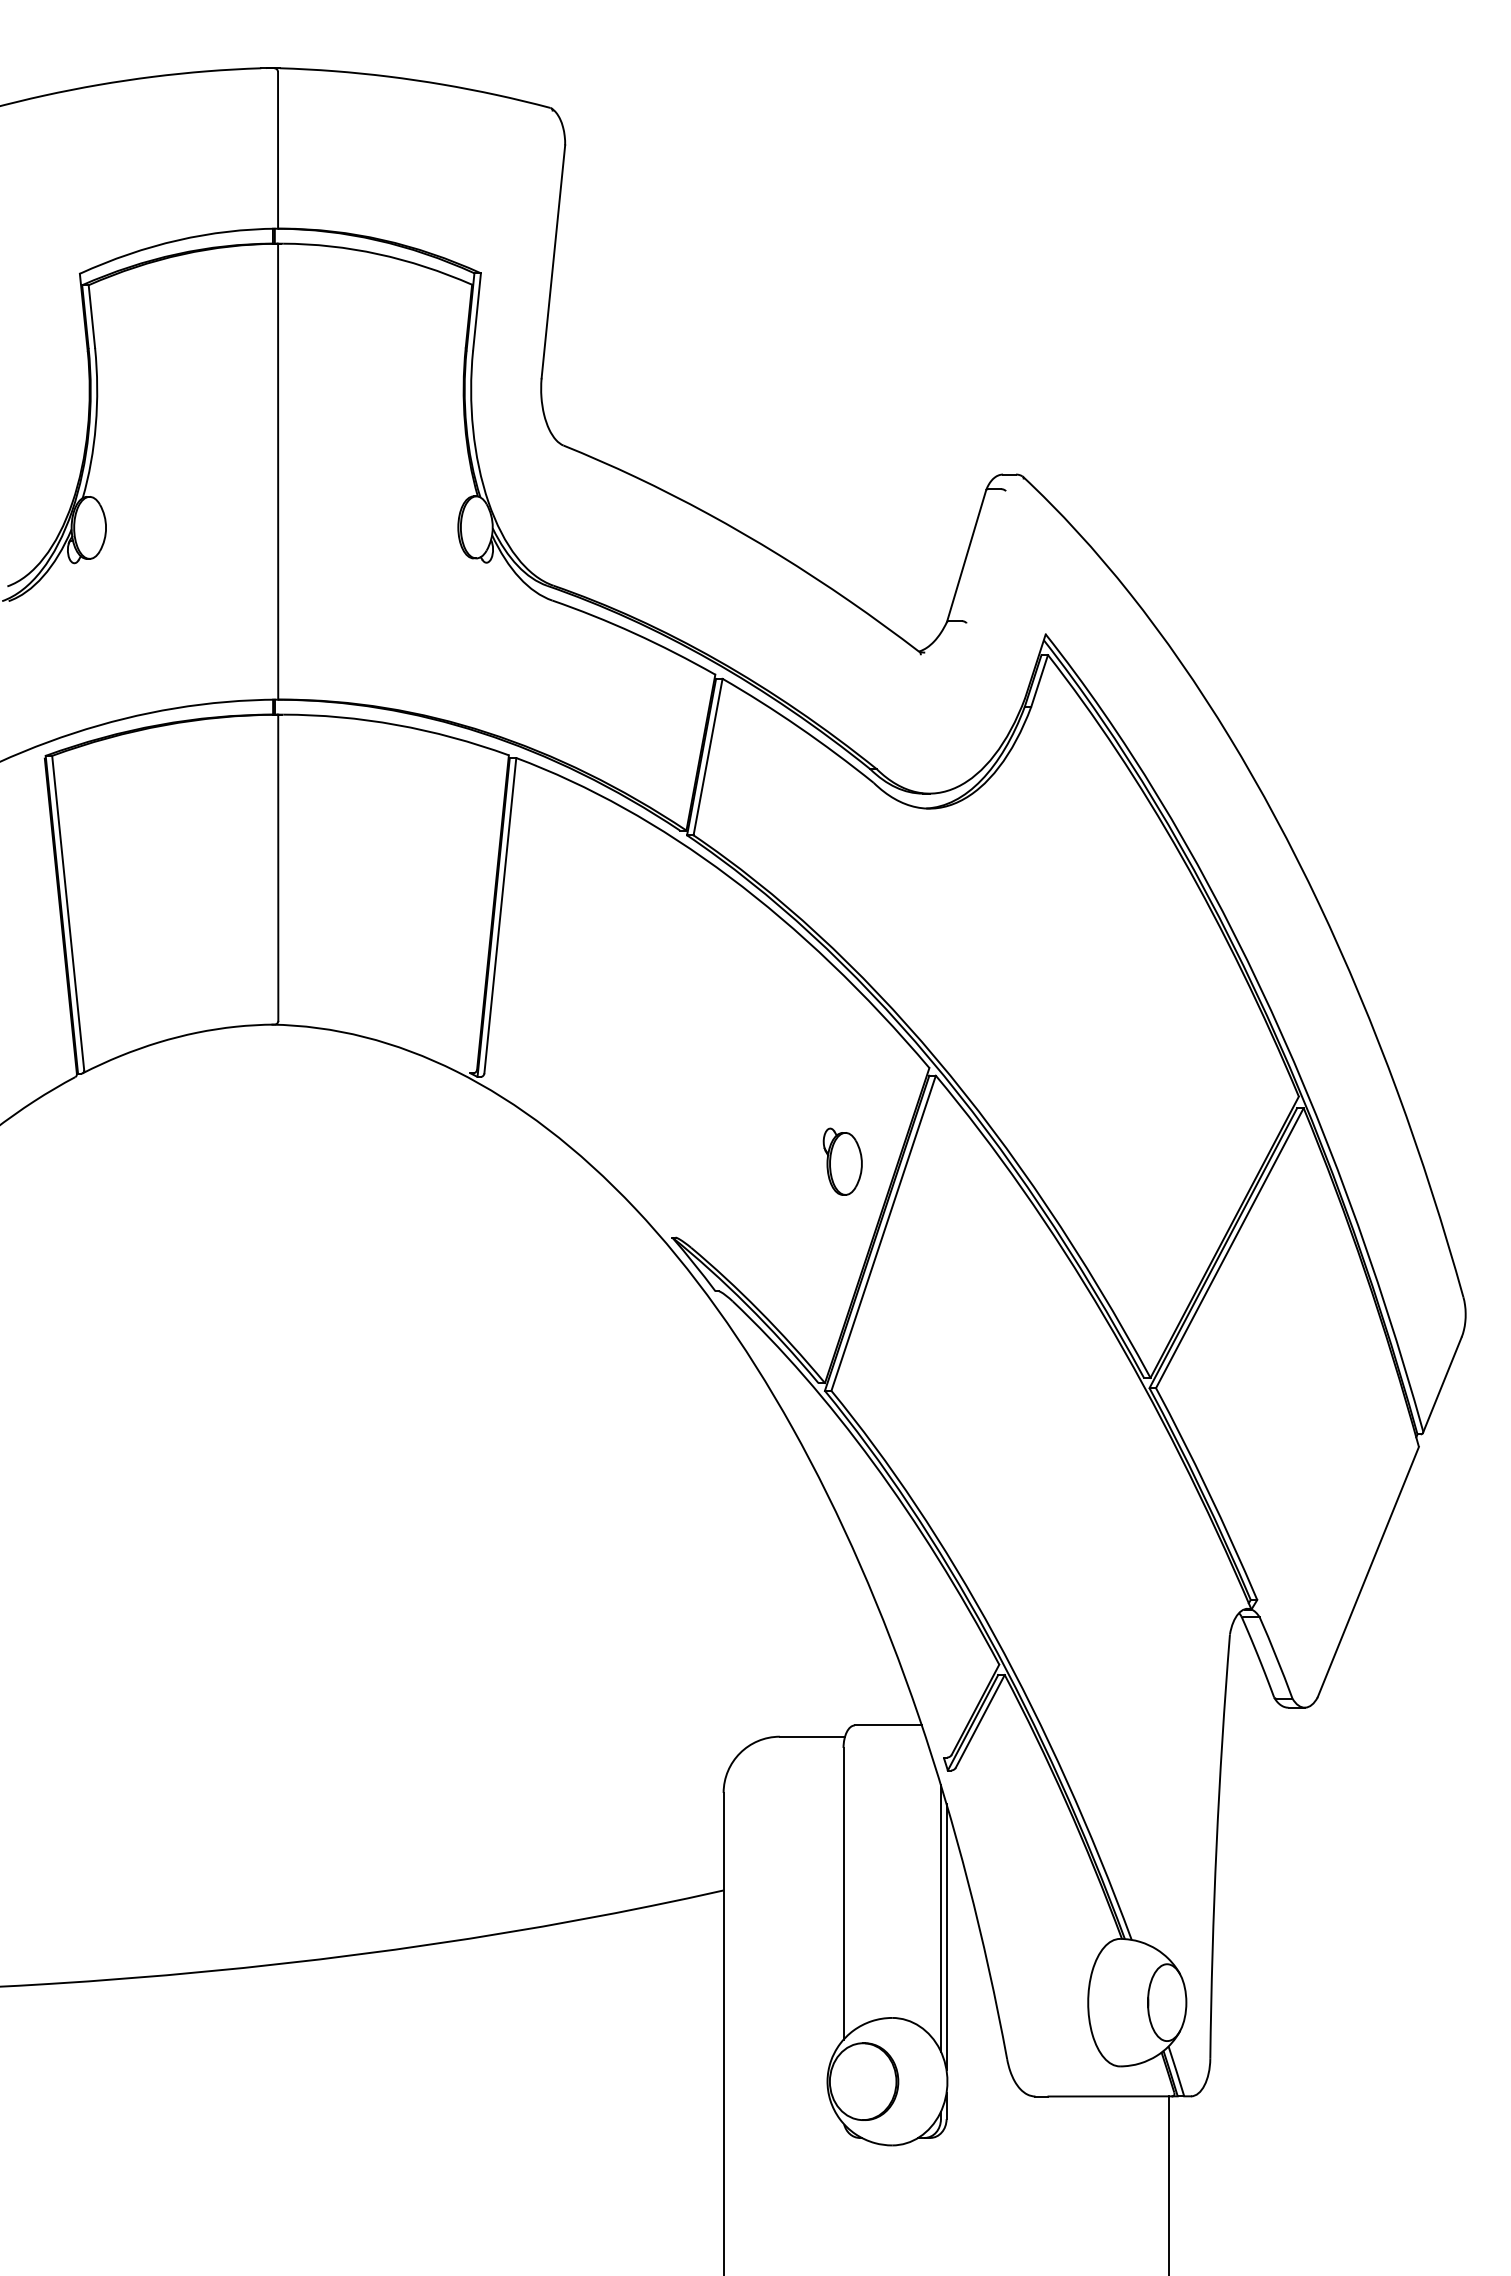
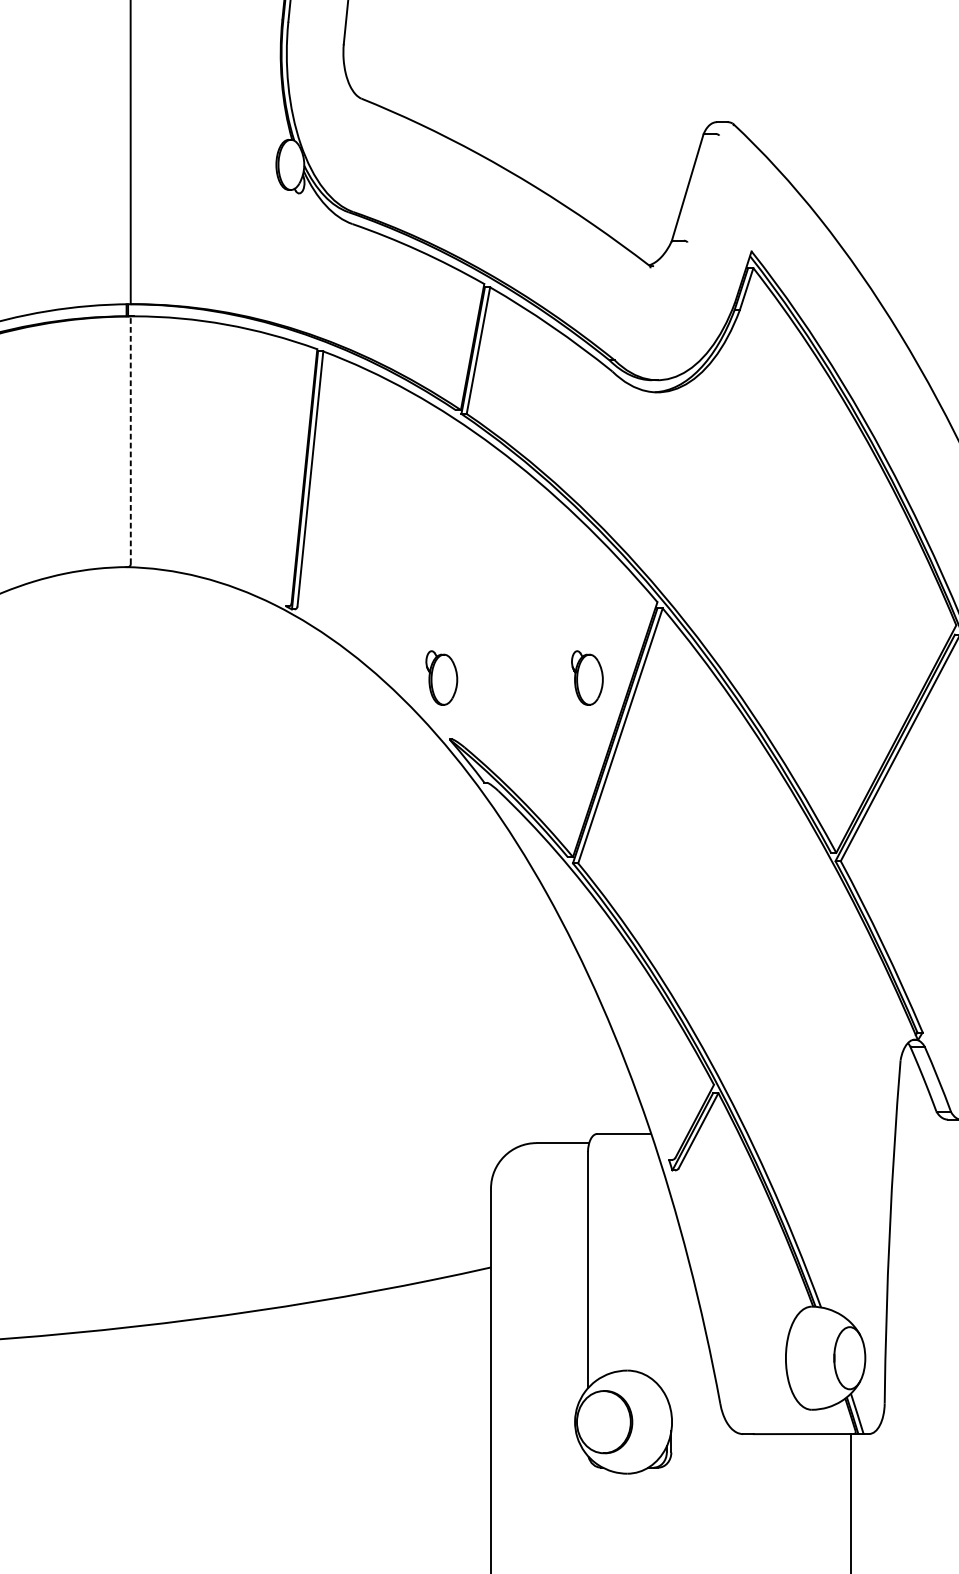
line: (278, 867) -> (130, 439), solid -> dashed
part: (662, 1161) -> (441, 677), added
line: (940, 1918) -> (666, 1290), removed
line: (946, 1937) -> (671, 1305), removed

